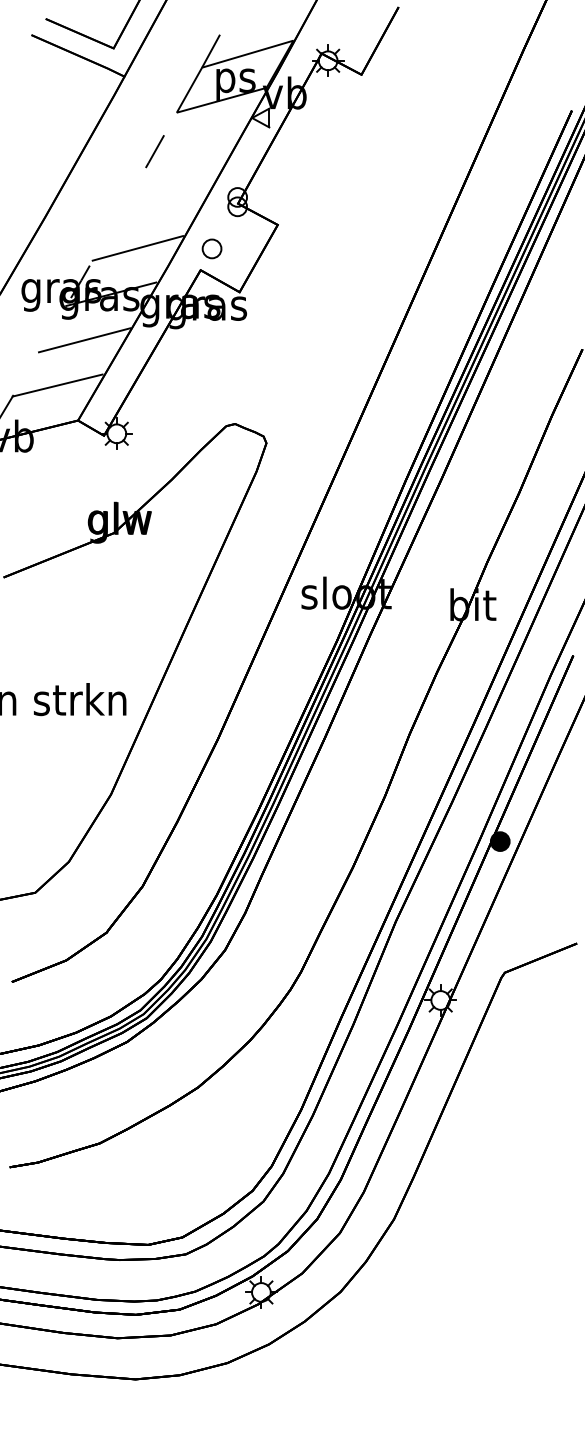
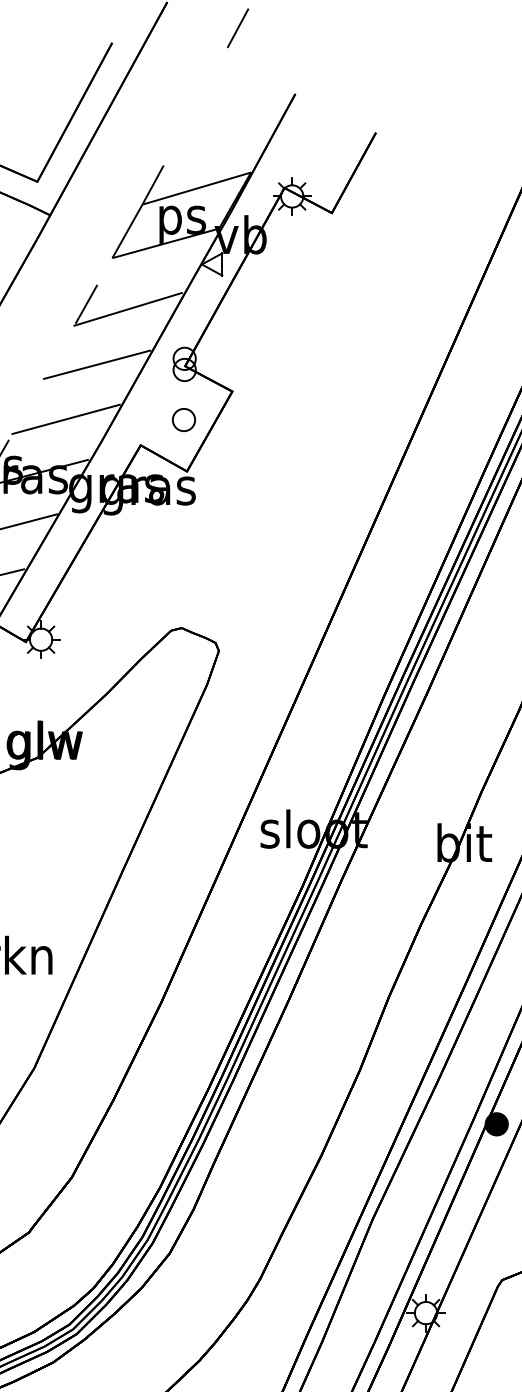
line: (189, 155) -> (127, 309), added
line: (163, 202) -> (96, 364), added
part: (211, 248) -> (183, 419), moved

